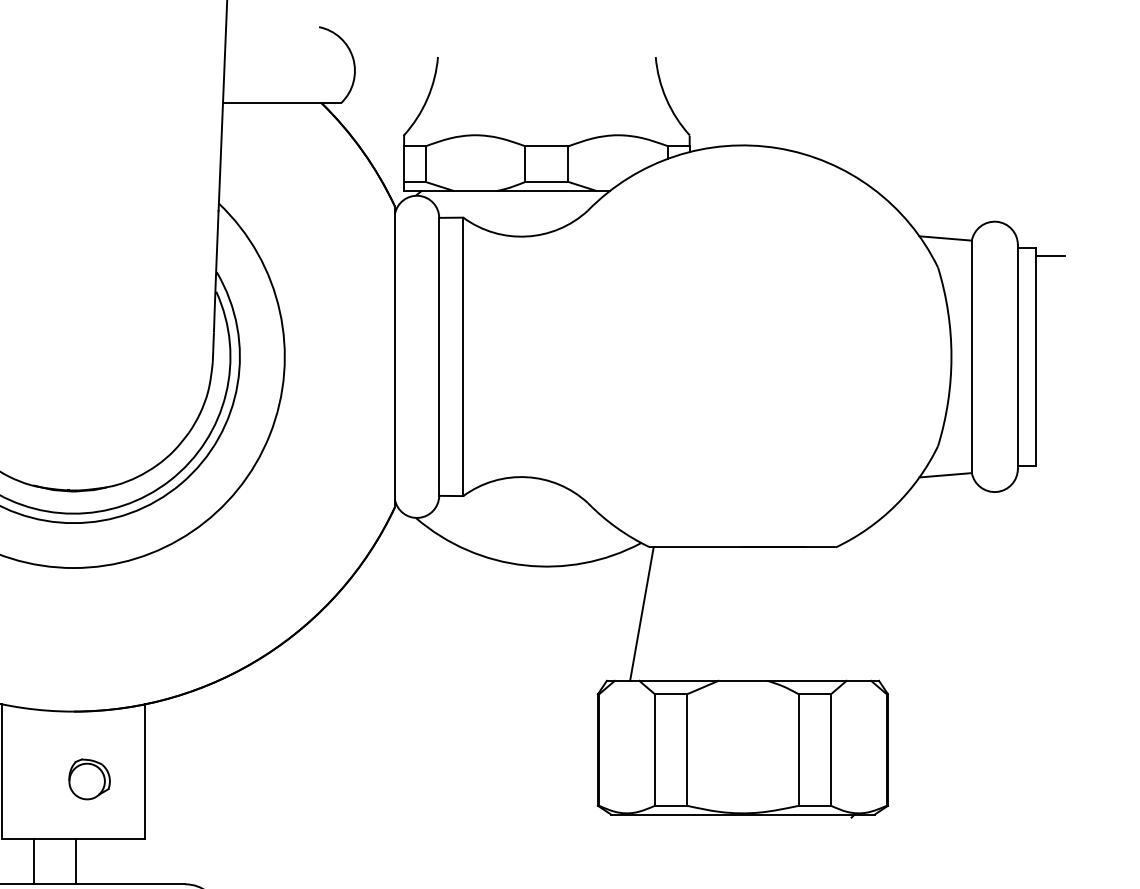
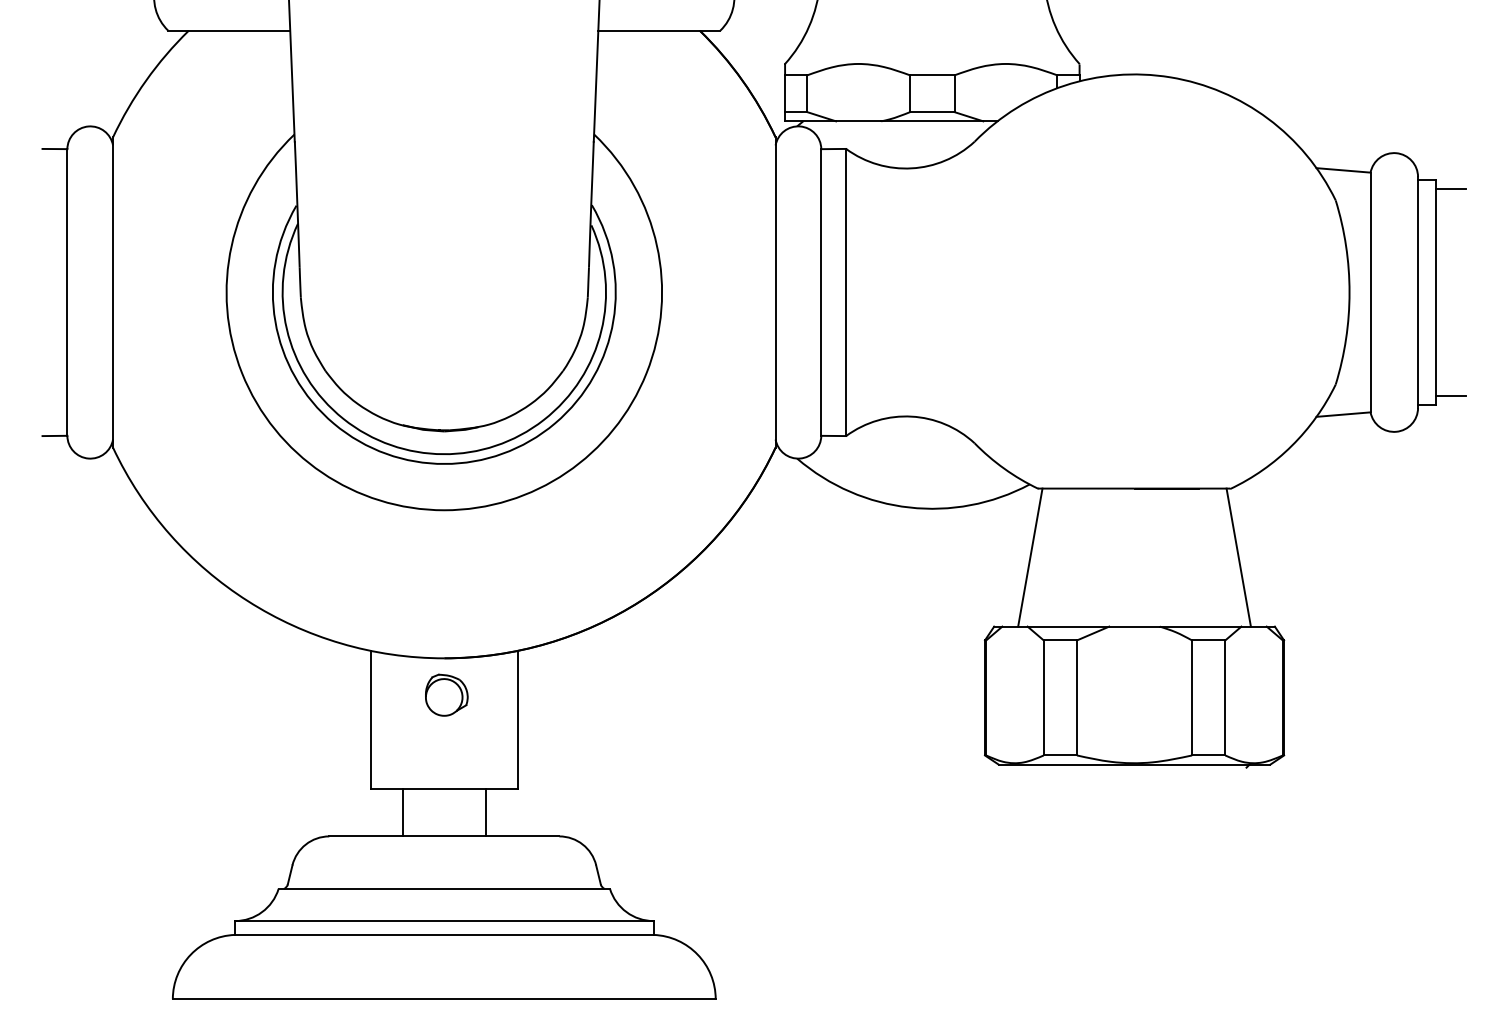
line: (1050, 457) -> (1451, 396), added
line: (843, 613) -> (1238, 557), added
part: (89, 778) -> (446, 694), moved
line: (75, 861) -> (485, 812), moved

